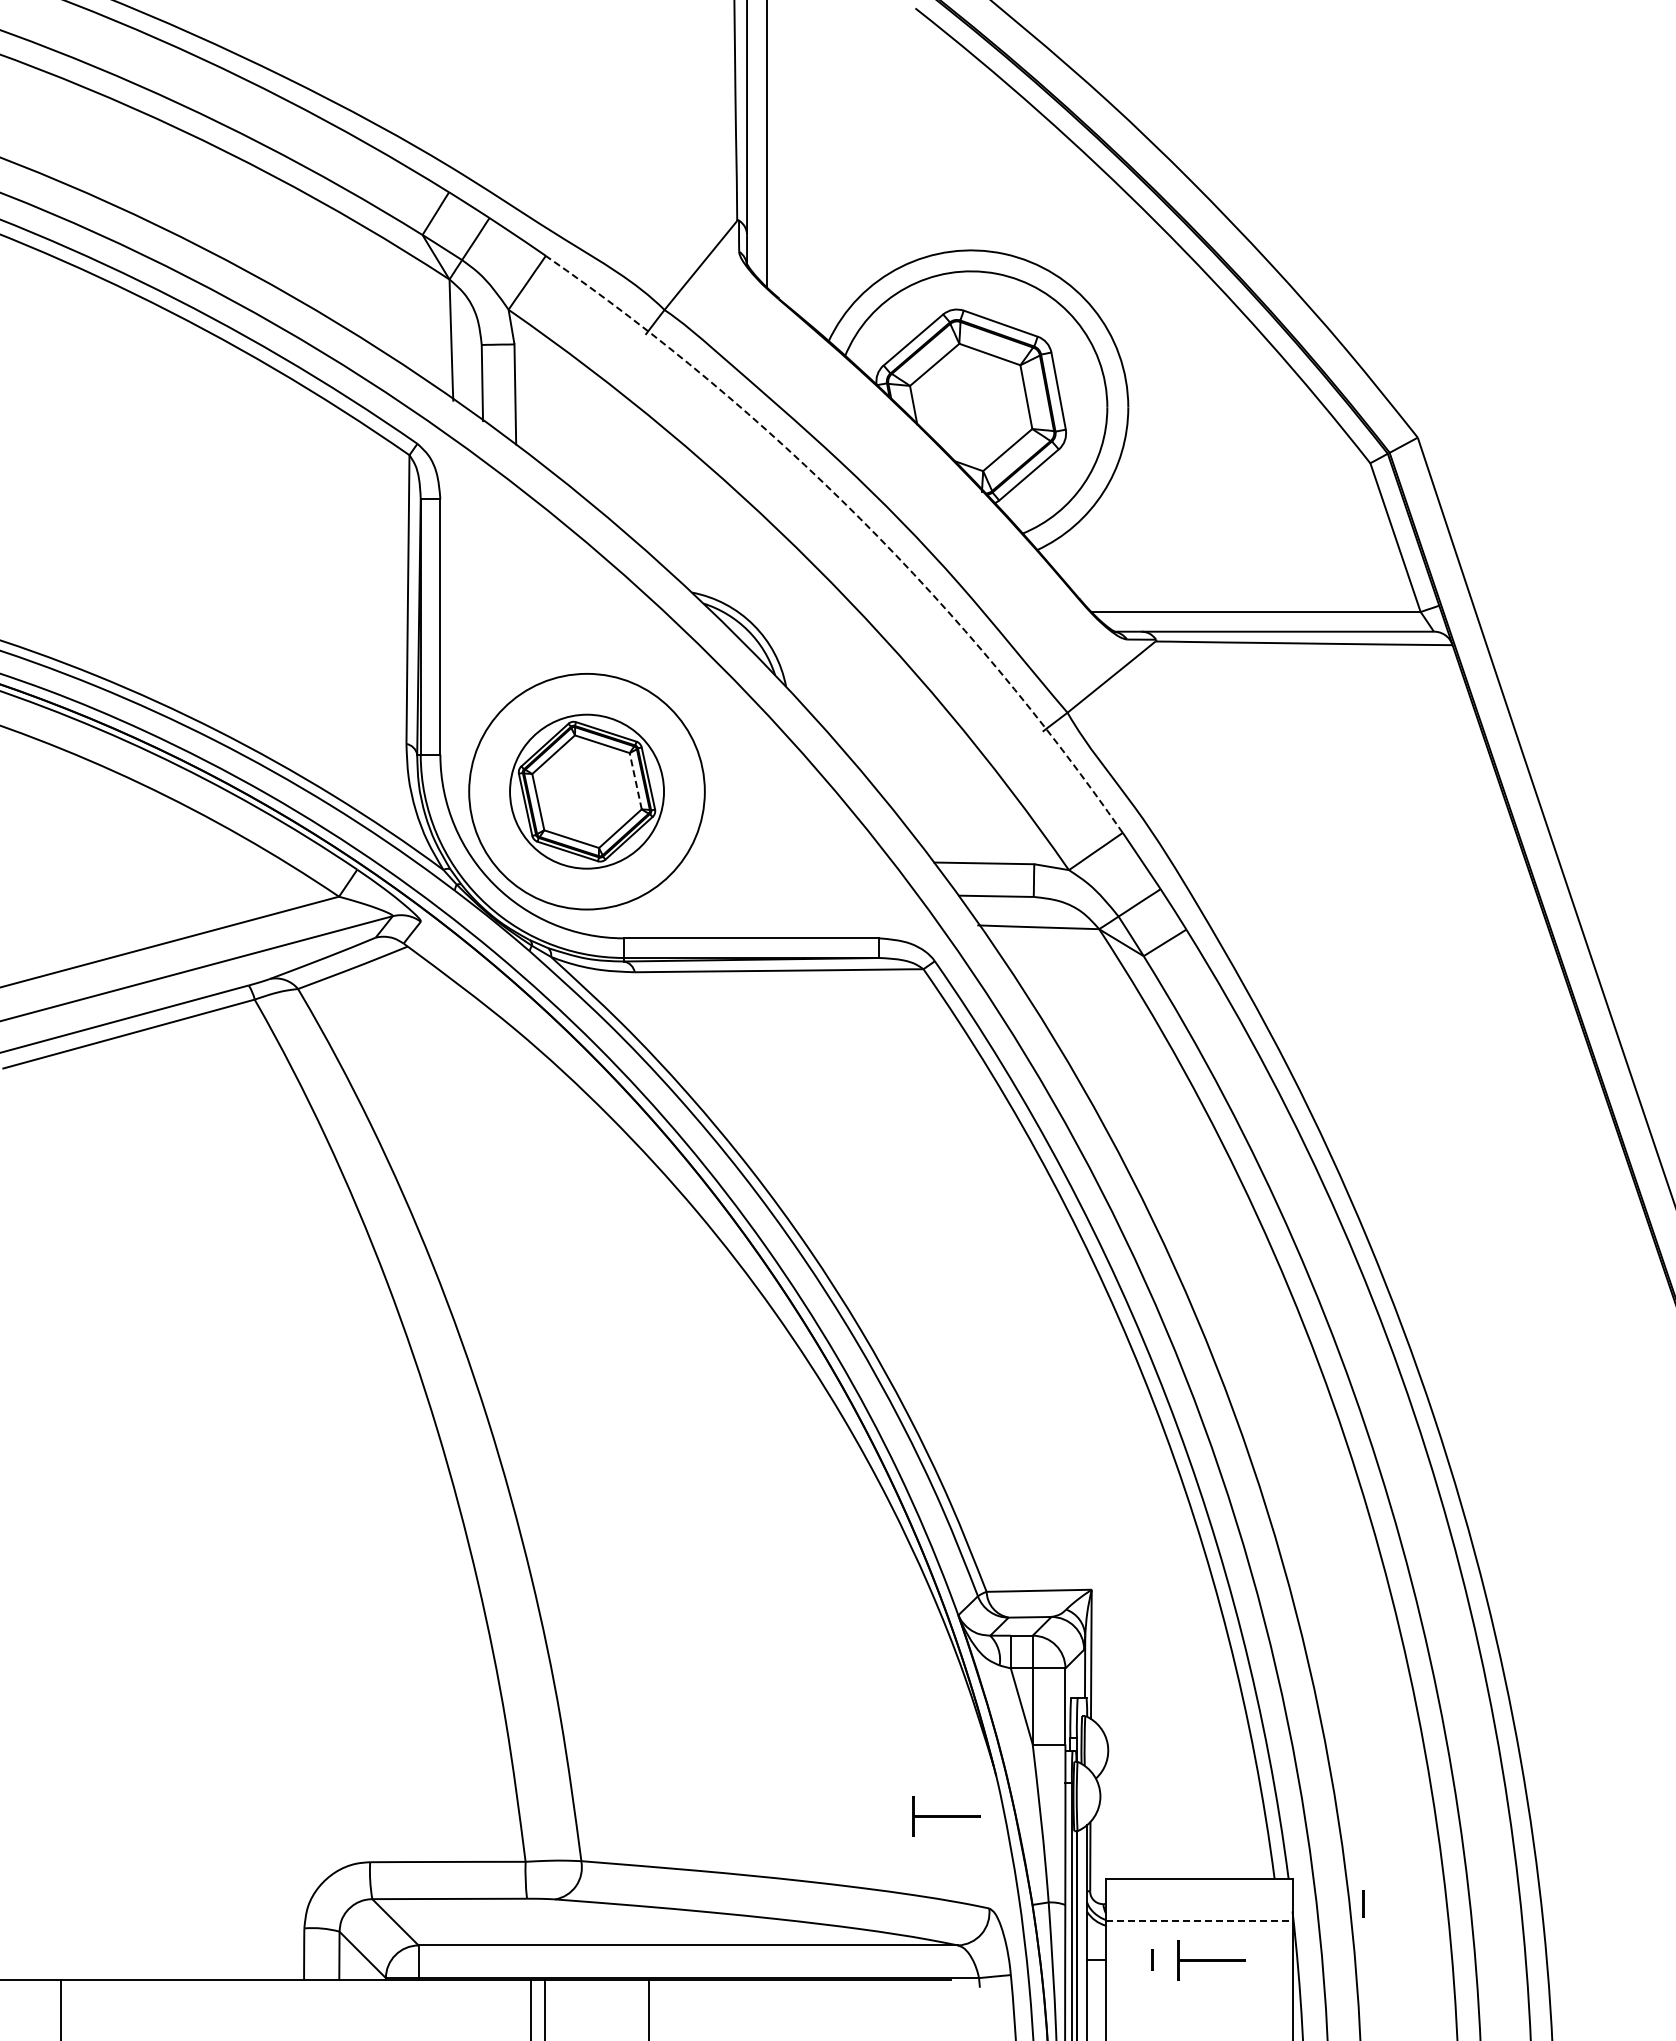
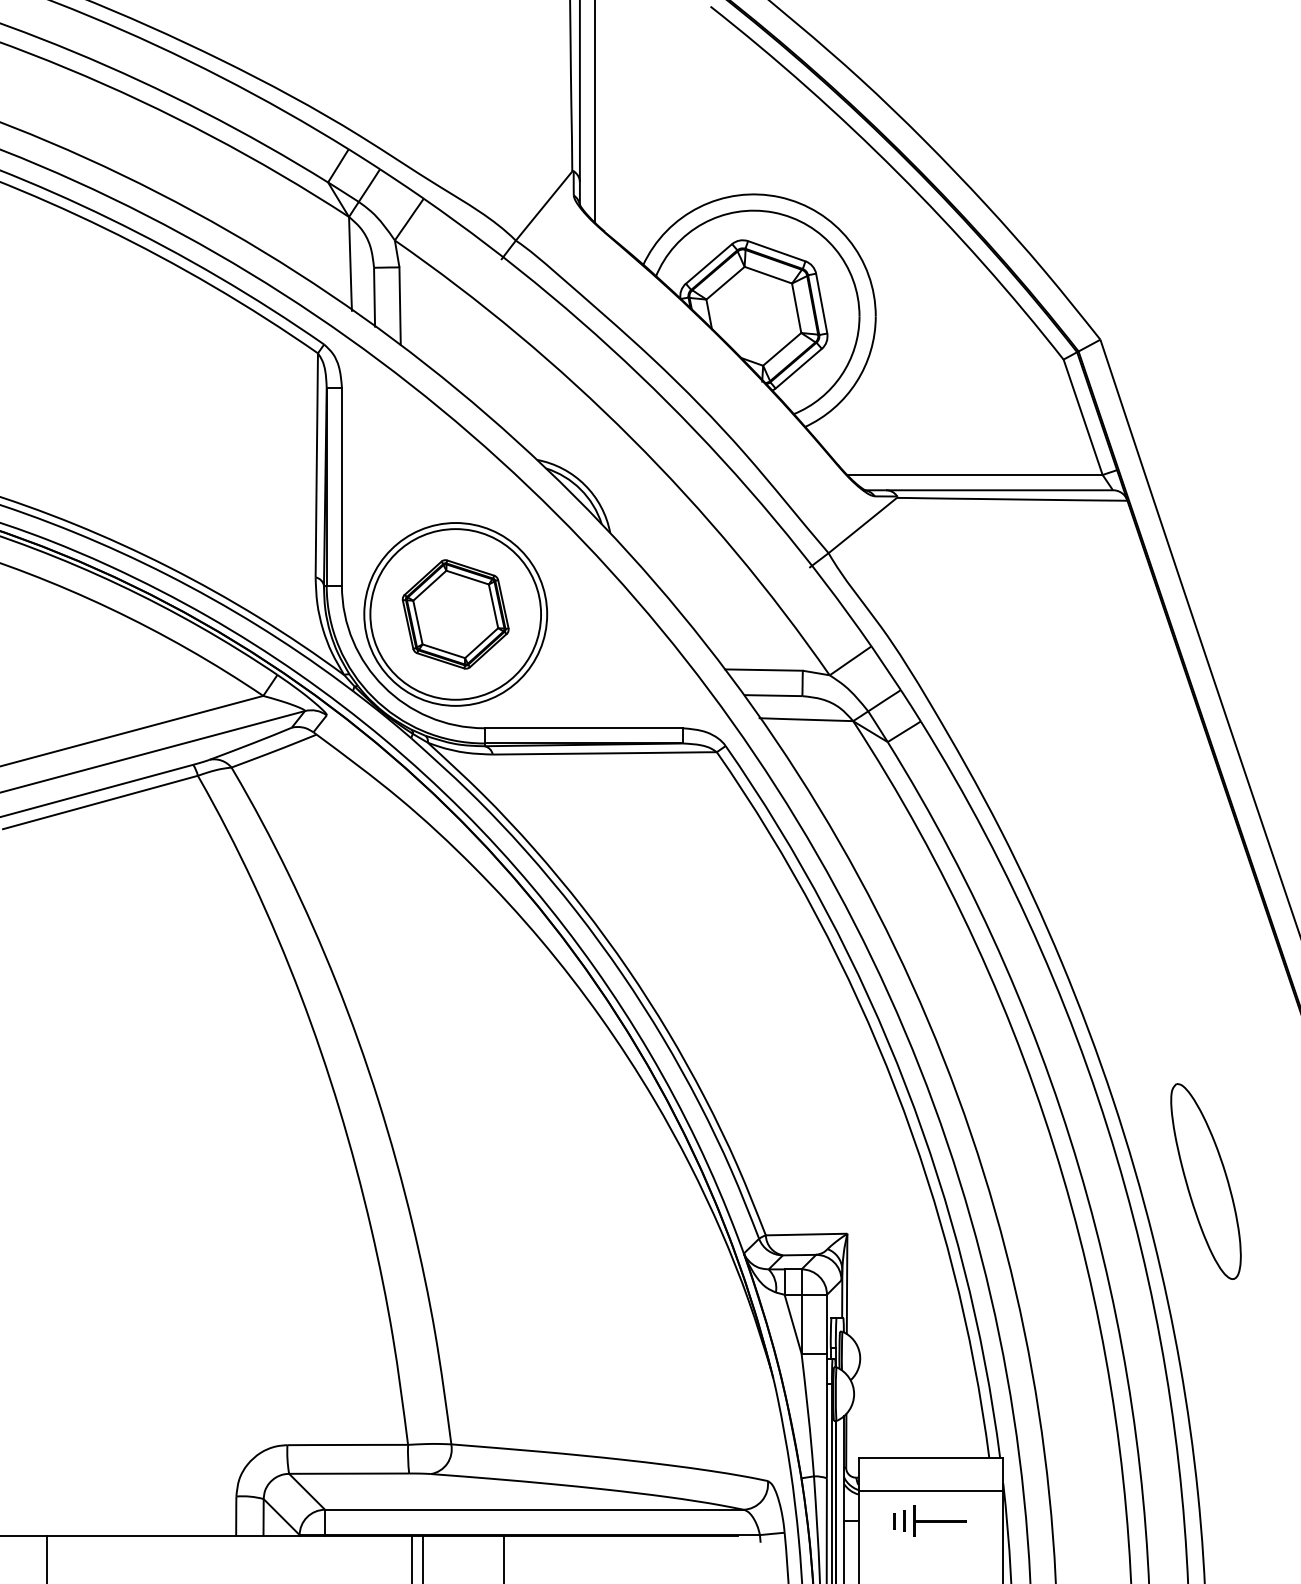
arc: (860, 518) -> (667, 402), dashed -> solid
line: (635, 781) -> (493, 606), dashed -> solid
circle: (587, 791) -> (456, 614), size x1.43
part: (1553, 1522) -> (1205, 1181), added
part: (946, 1816) -> (734, 1409), removed
line: (1363, 1903) -> (904, 1520), moved
line: (1199, 1920) -> (931, 1490), dashed -> solid

